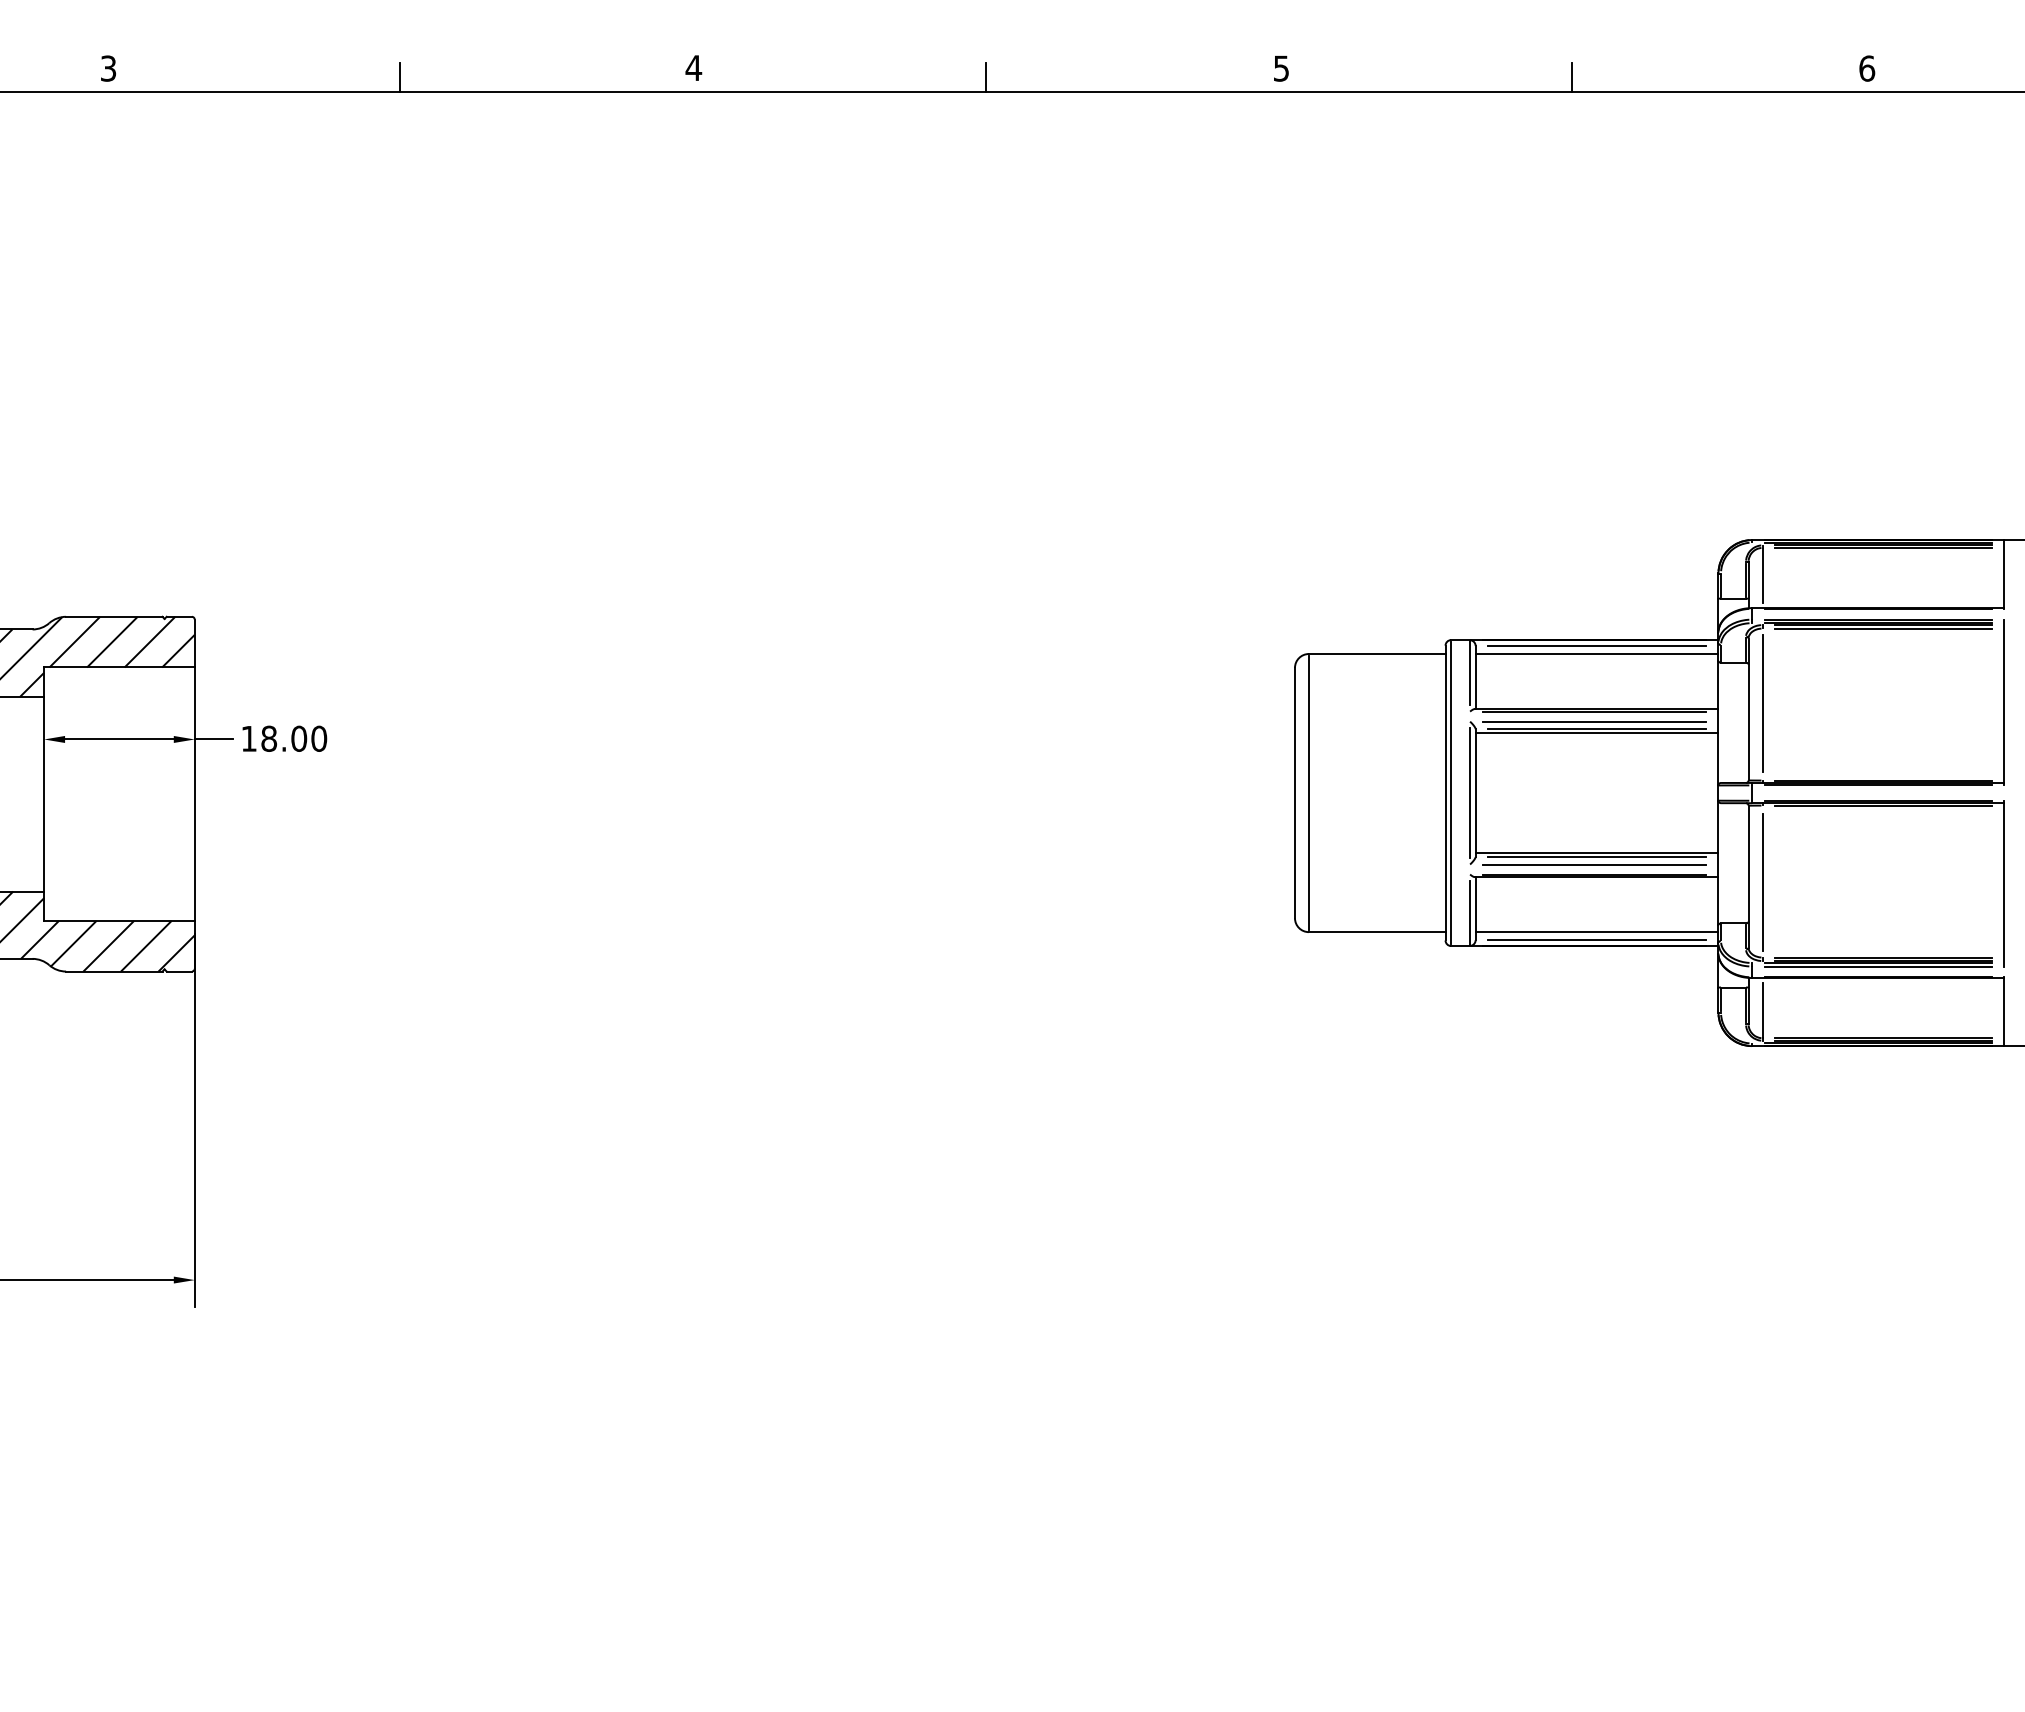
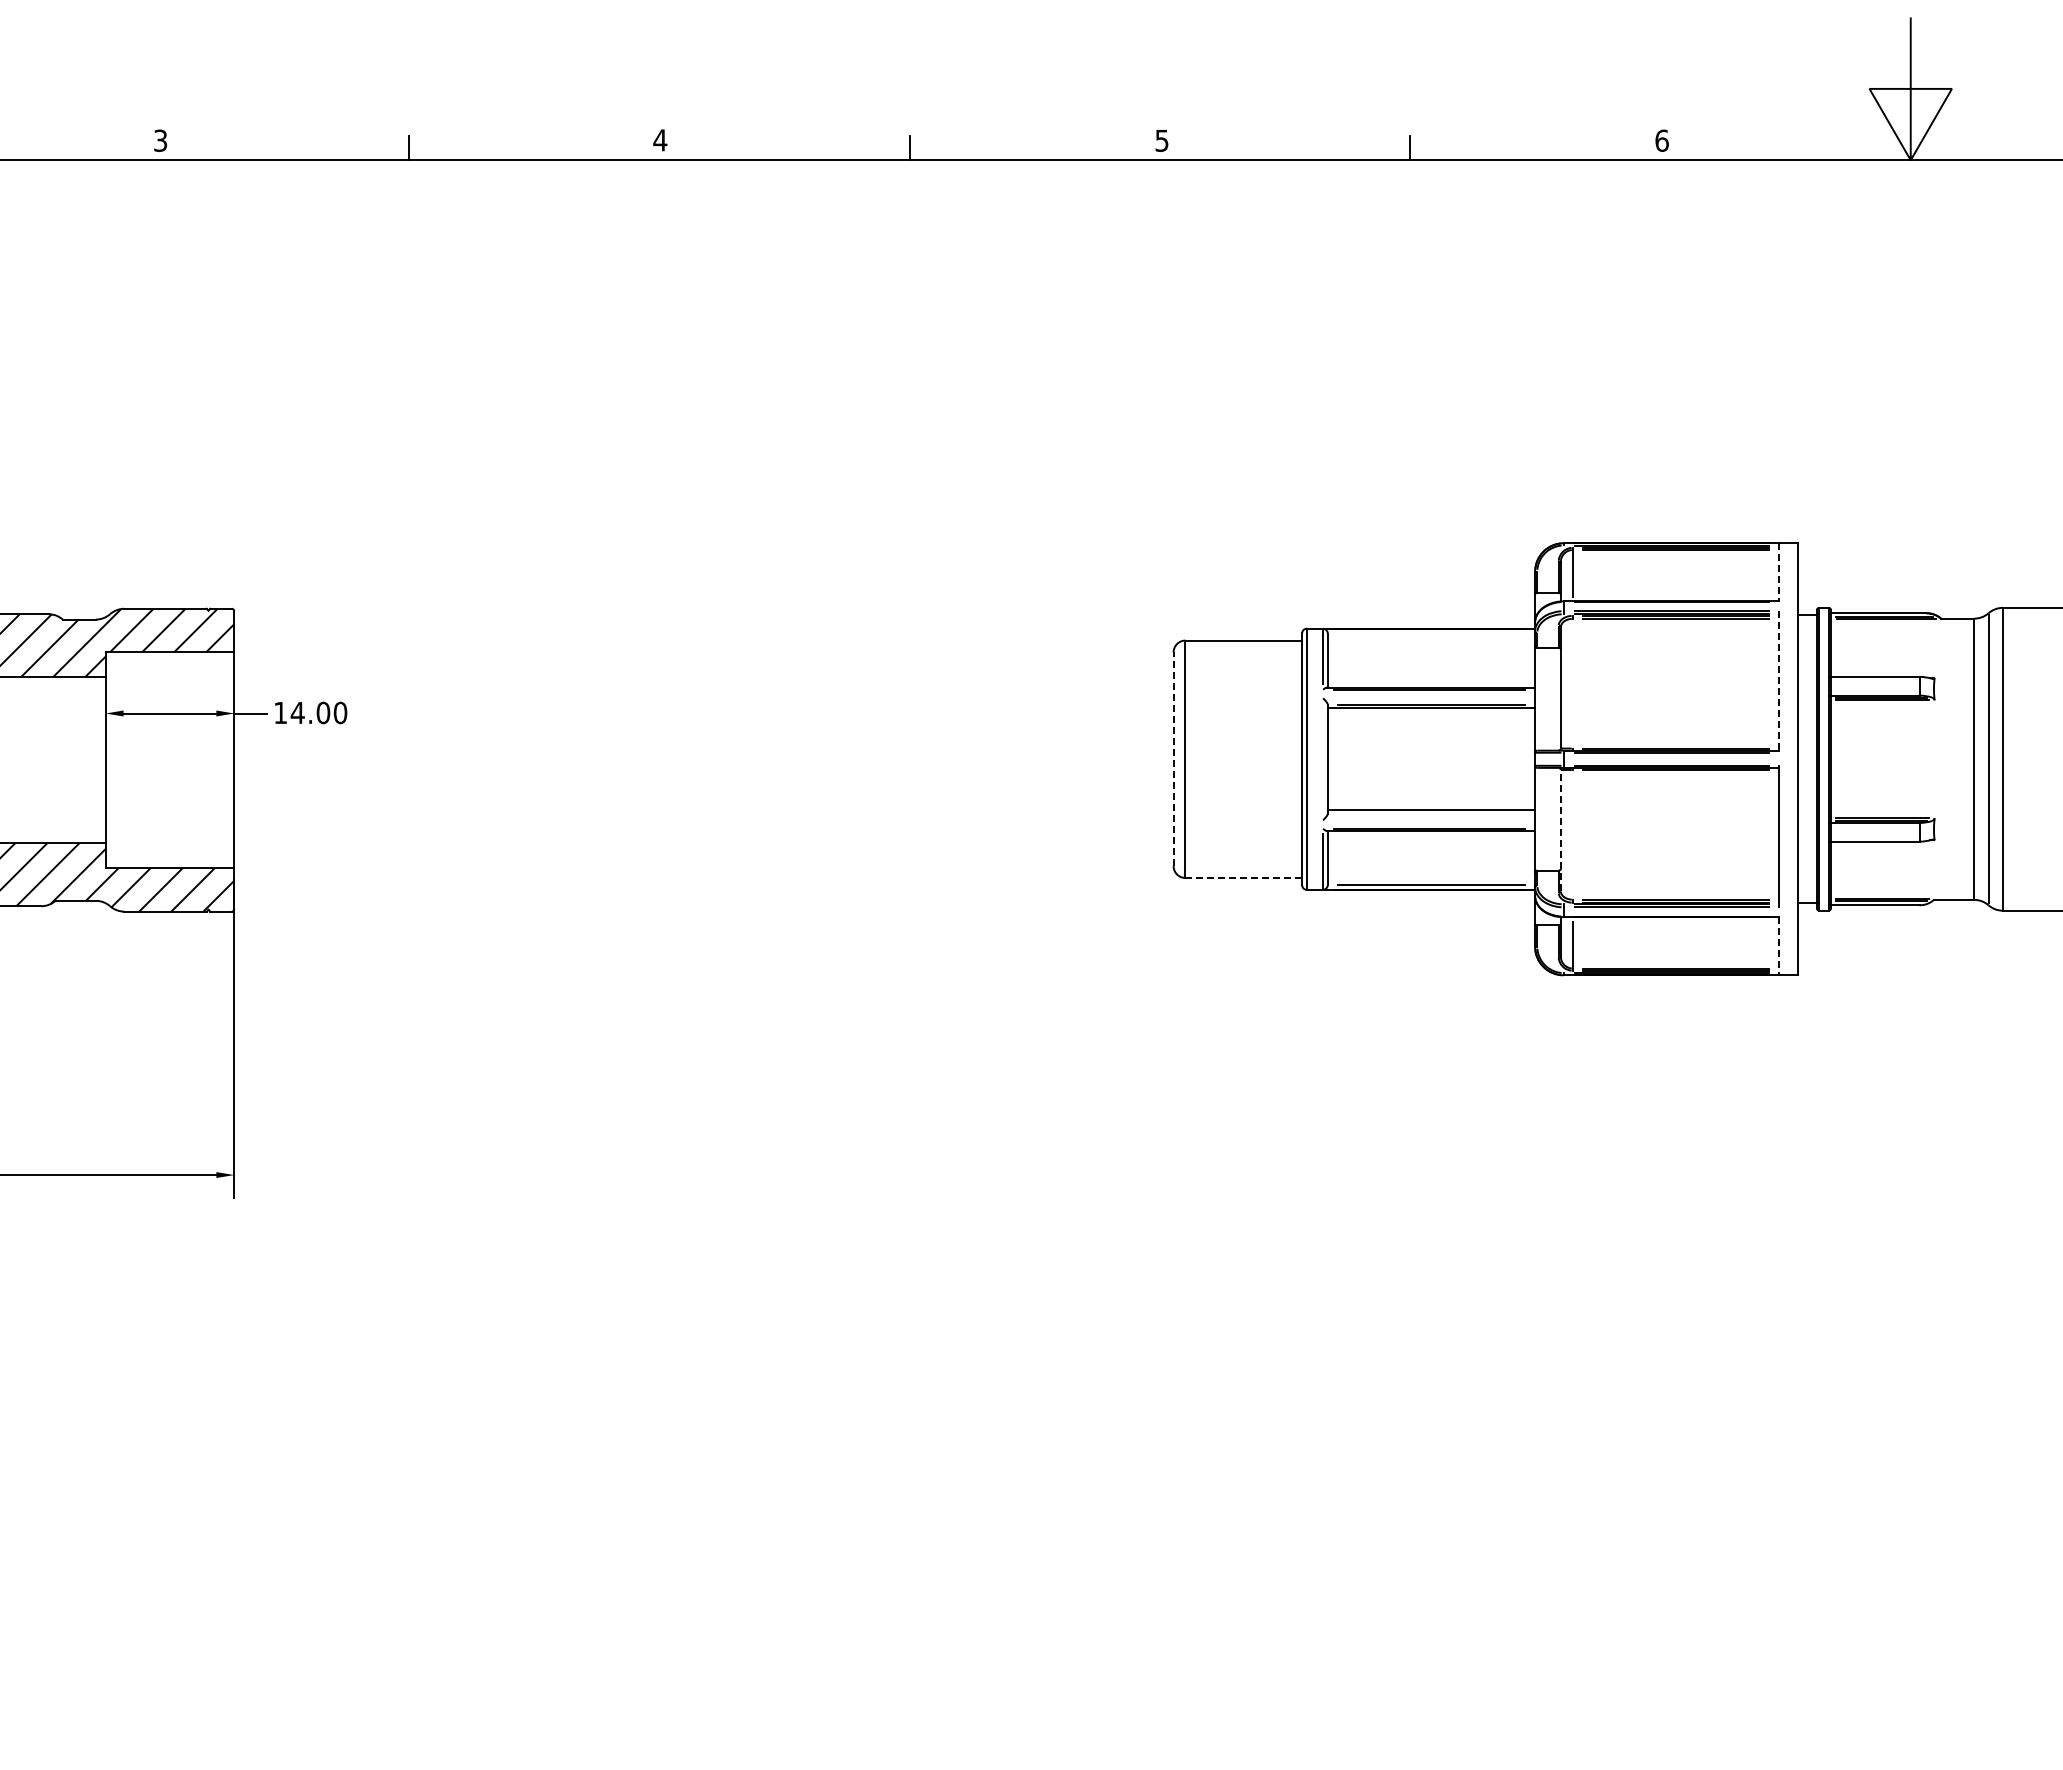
line: (2004, 575) -> (1779, 573), solid -> dashed
line: (1597, 645) -> (1431, 633), removed
line: (1597, 653) -> (1431, 640), removed
line: (2004, 701) -> (1779, 681), solid -> dashed
line: (1762, 703) -> (1572, 682), removed
line: (1593, 721) -> (1428, 698), removed
text: (268, 738) -> (297, 712), 18.00 -> 14.00
line: (1470, 792) -> (1323, 758), removed
line: (1294, 793) -> (1173, 759), solid -> dashed
line: (1597, 856) -> (1431, 813), removed
line: (1593, 864) -> (1428, 820), removed
line: (1748, 876) -> (1560, 830), solid -> dashed
line: (1762, 882) -> (1572, 835), removed
line: (1597, 931) -> (1431, 877), removed
line: (1378, 932) -> (1244, 878), solid -> dashed
line: (2004, 1012) -> (1779, 946), solid -> dashed

